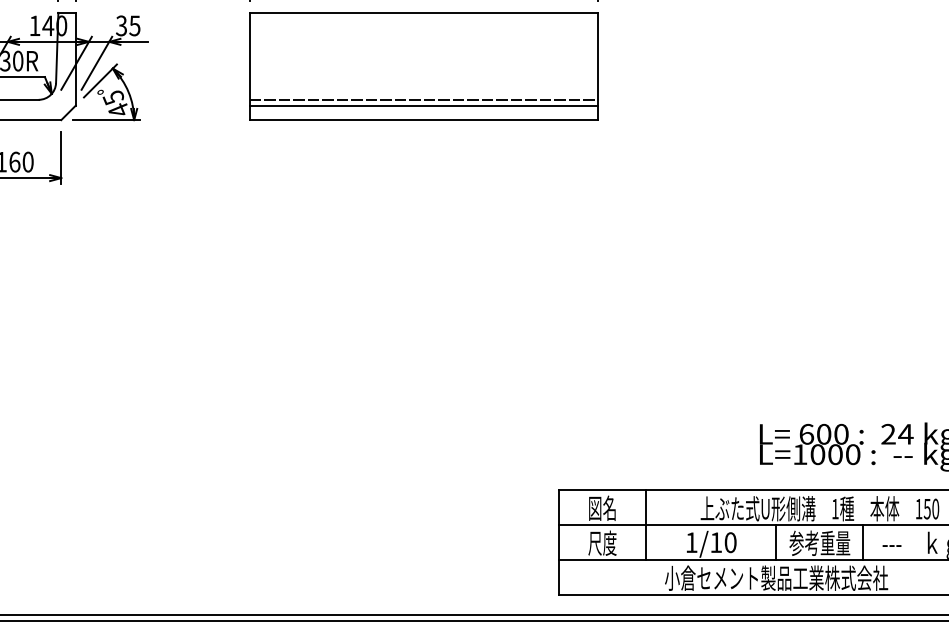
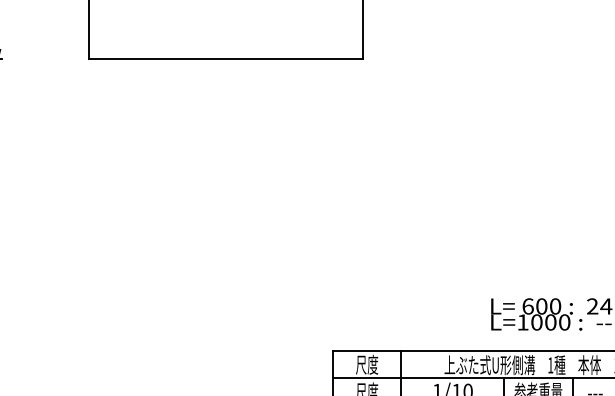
line: (423, 99) -> (225, 42), removed
line: (423, 105) -> (225, 47), removed
text: (602, 507) -> (367, 364), 図名 -> 尺度

